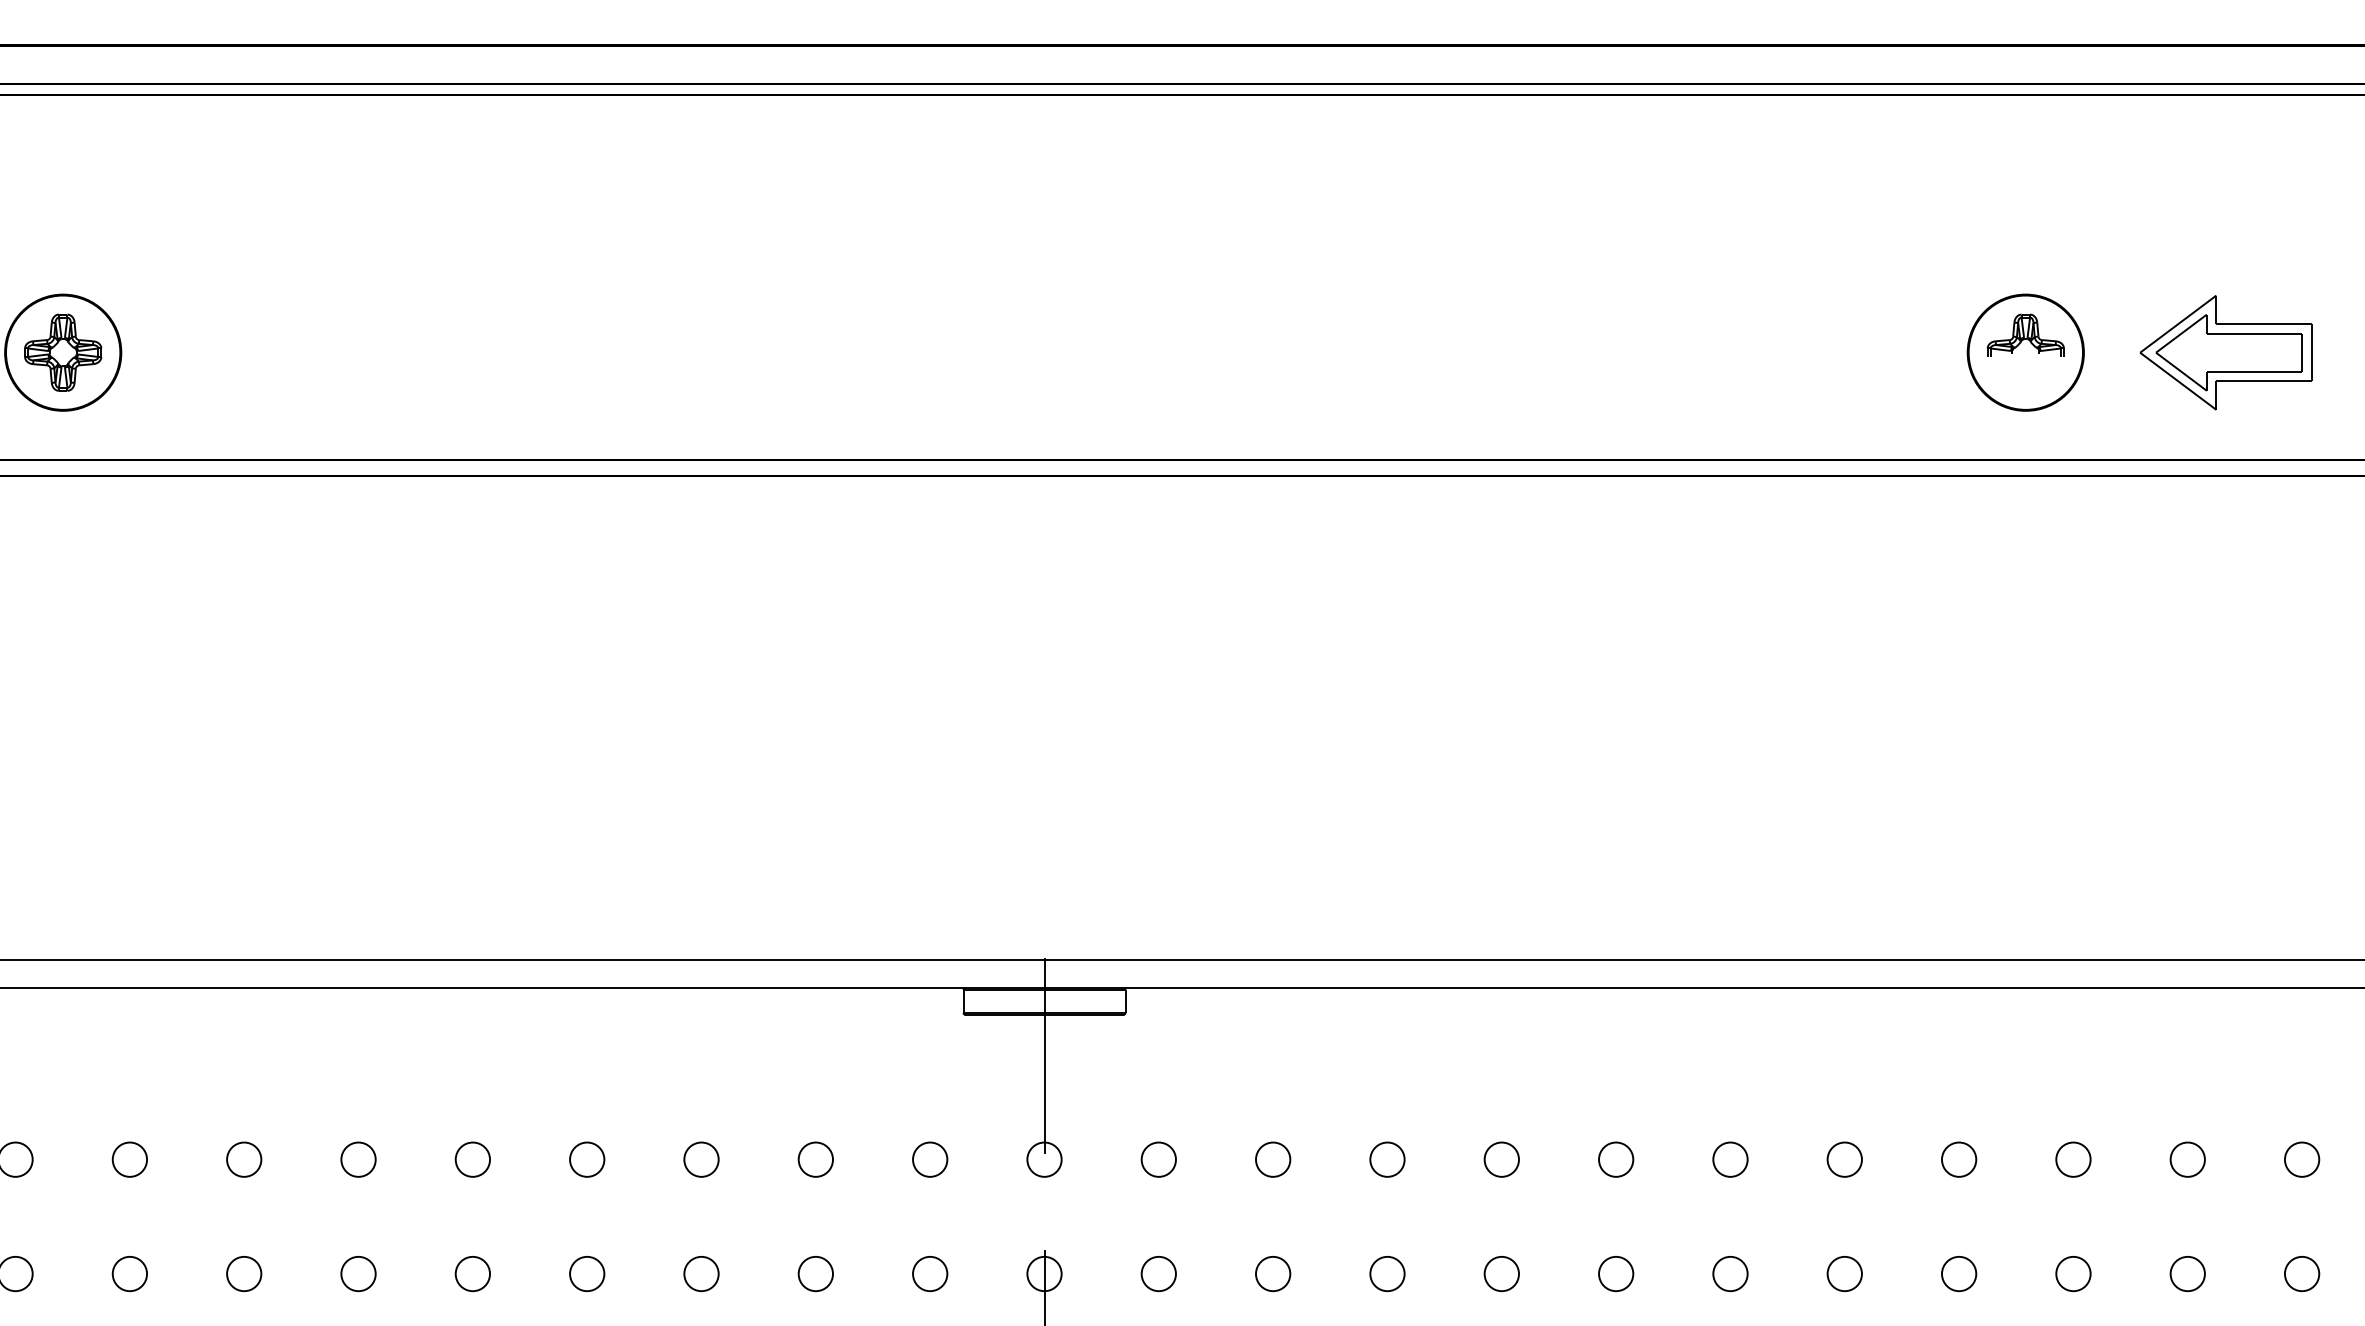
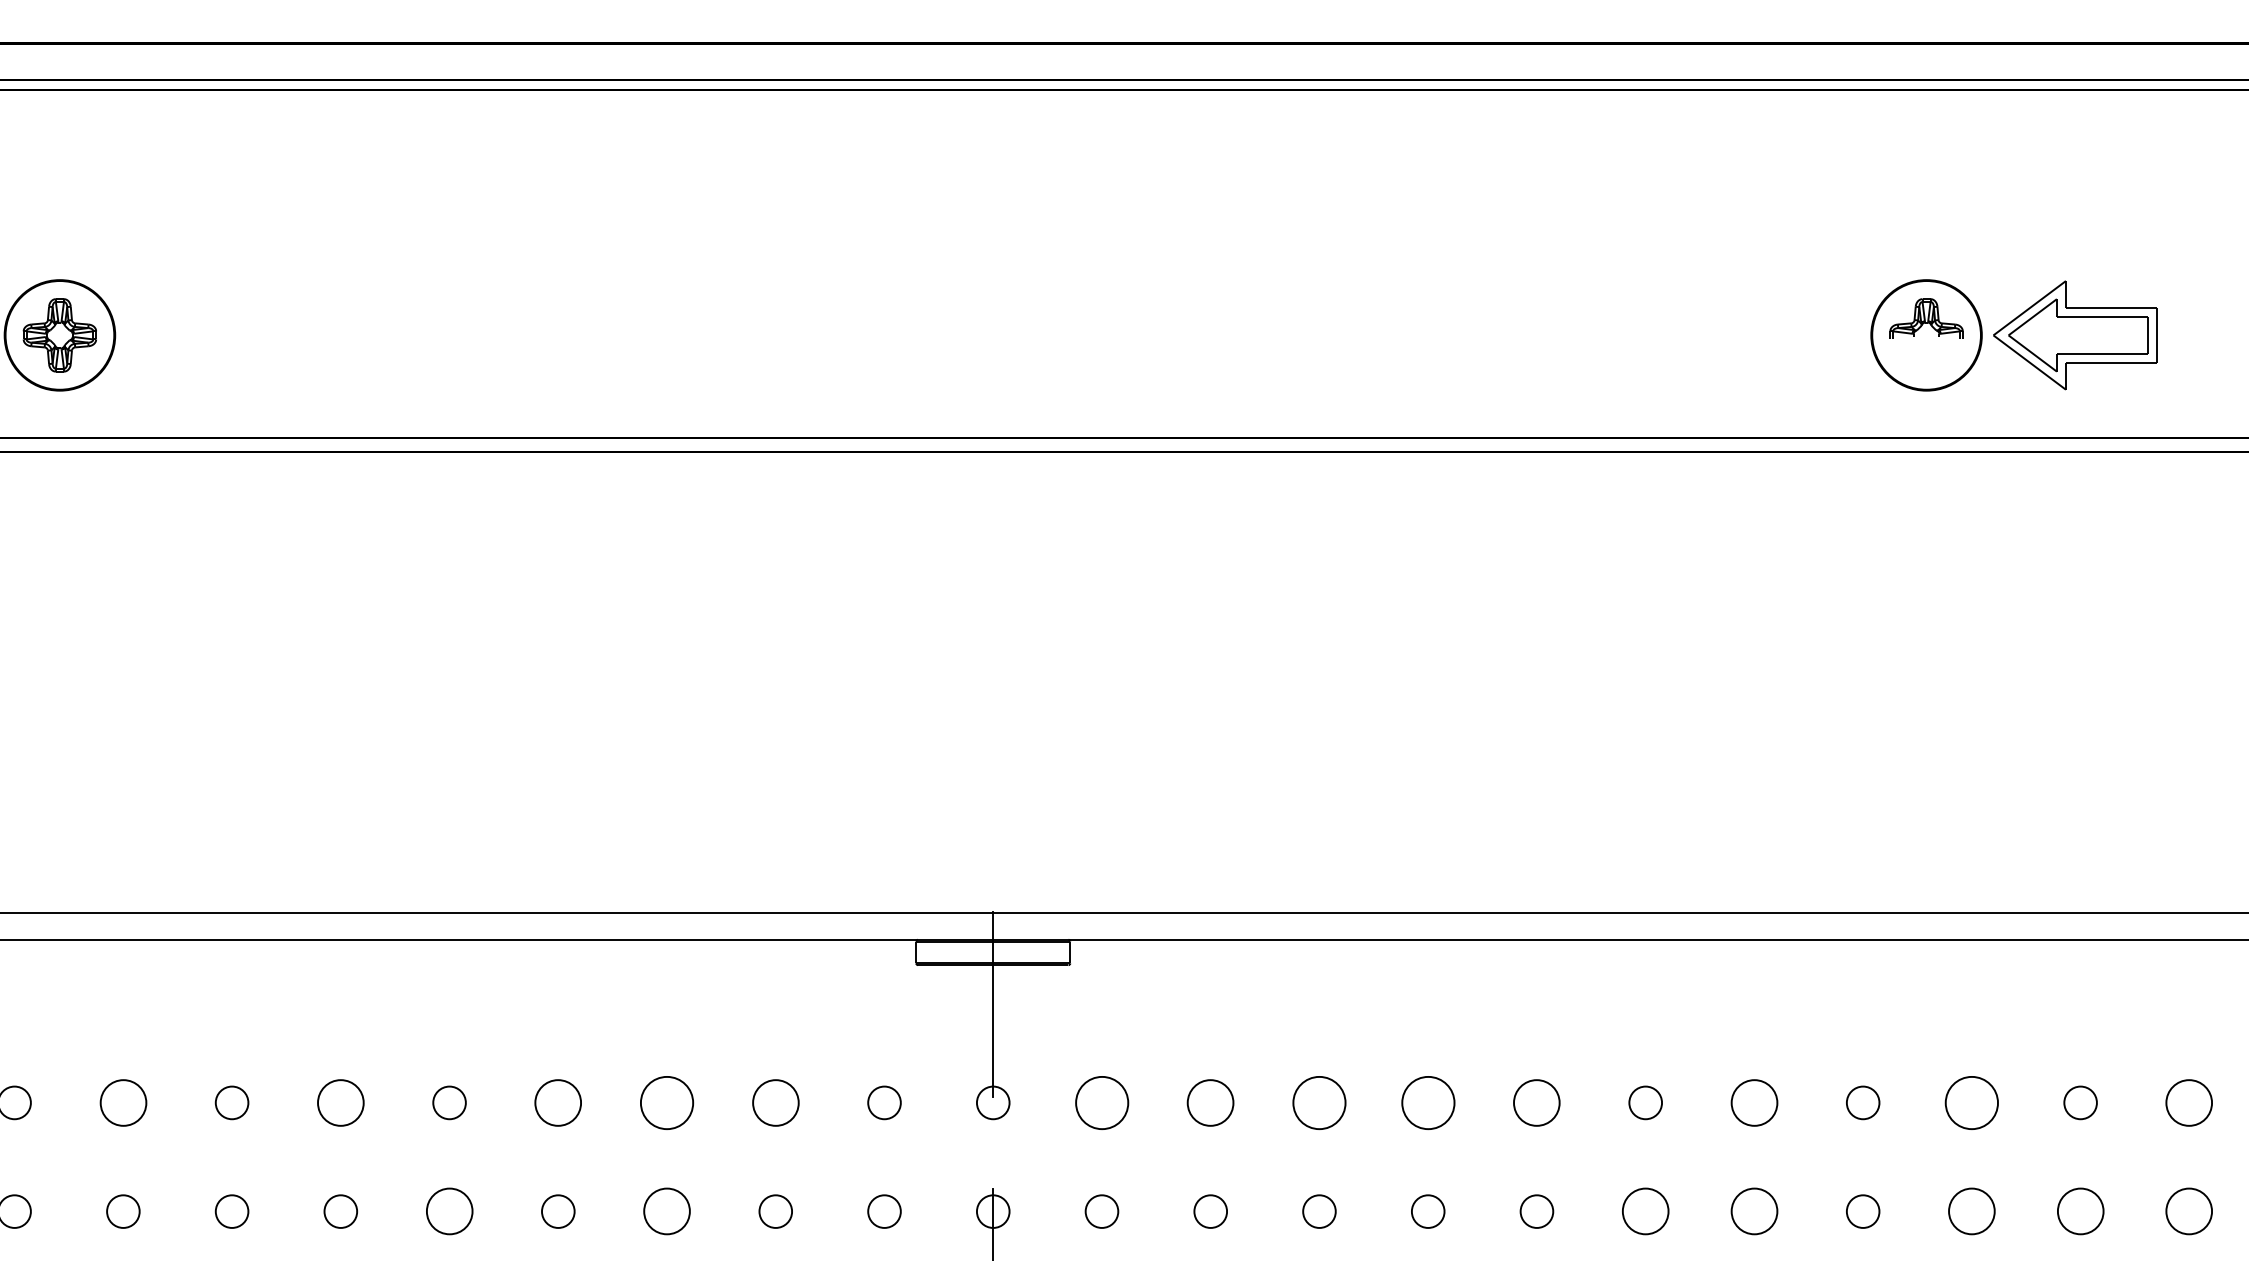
part: (2225, 352) -> (2074, 335), moved
part: (129, 1159) -> (122, 1102), size x1.4
part: (358, 1159) -> (340, 1102), size x1.4
part: (587, 1159) -> (558, 1102), size x1.4
part: (701, 1159) -> (667, 1102), size x1.6
part: (815, 1159) -> (775, 1102), size x1.4
part: (1158, 1159) -> (1101, 1102), size x1.6
part: (1273, 1159) -> (1211, 1102), size x1.4
part: (1387, 1159) -> (1319, 1102), size x1.6
part: (1501, 1159) -> (1427, 1102), size x1.6
part: (1616, 1159) -> (1537, 1102), size x1.4
part: (1844, 1159) -> (1754, 1102), size x1.4
part: (2073, 1159) -> (1971, 1102), size x1.6
part: (2302, 1159) -> (2189, 1102), size x1.4
part: (472, 1274) -> (449, 1212), size x1.4
part: (701, 1274) -> (667, 1212), size x1.4
part: (1730, 1274) -> (1645, 1212), size x1.4
part: (1844, 1274) -> (1754, 1212), size x1.4
part: (2073, 1274) -> (1971, 1212), size x1.4
part: (2187, 1274) -> (2080, 1212), size x1.4
part: (2302, 1274) -> (2189, 1212), size x1.4

